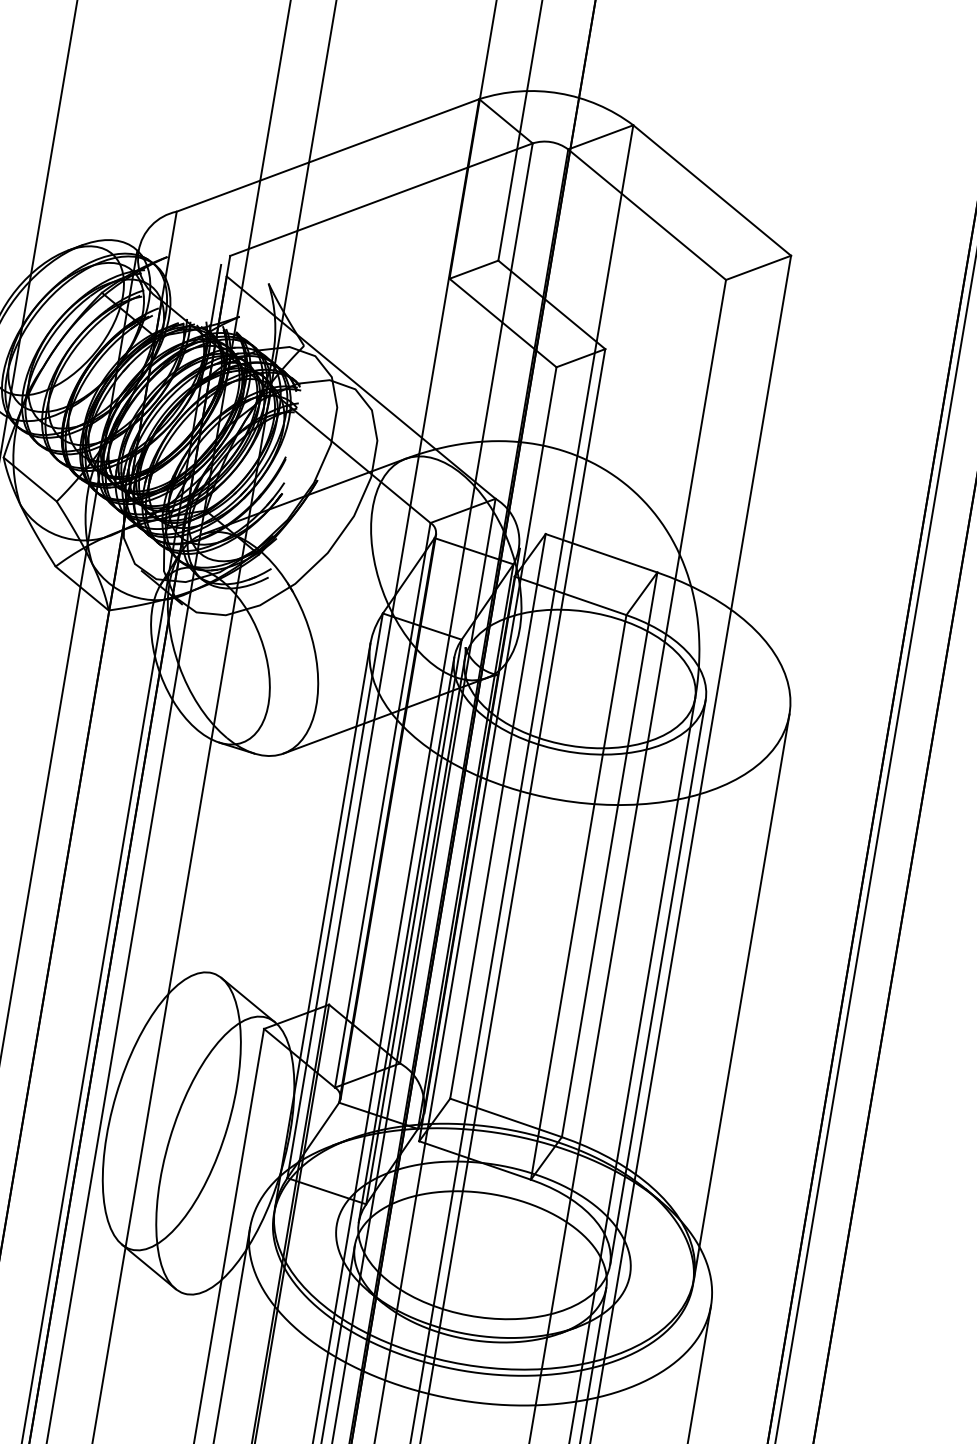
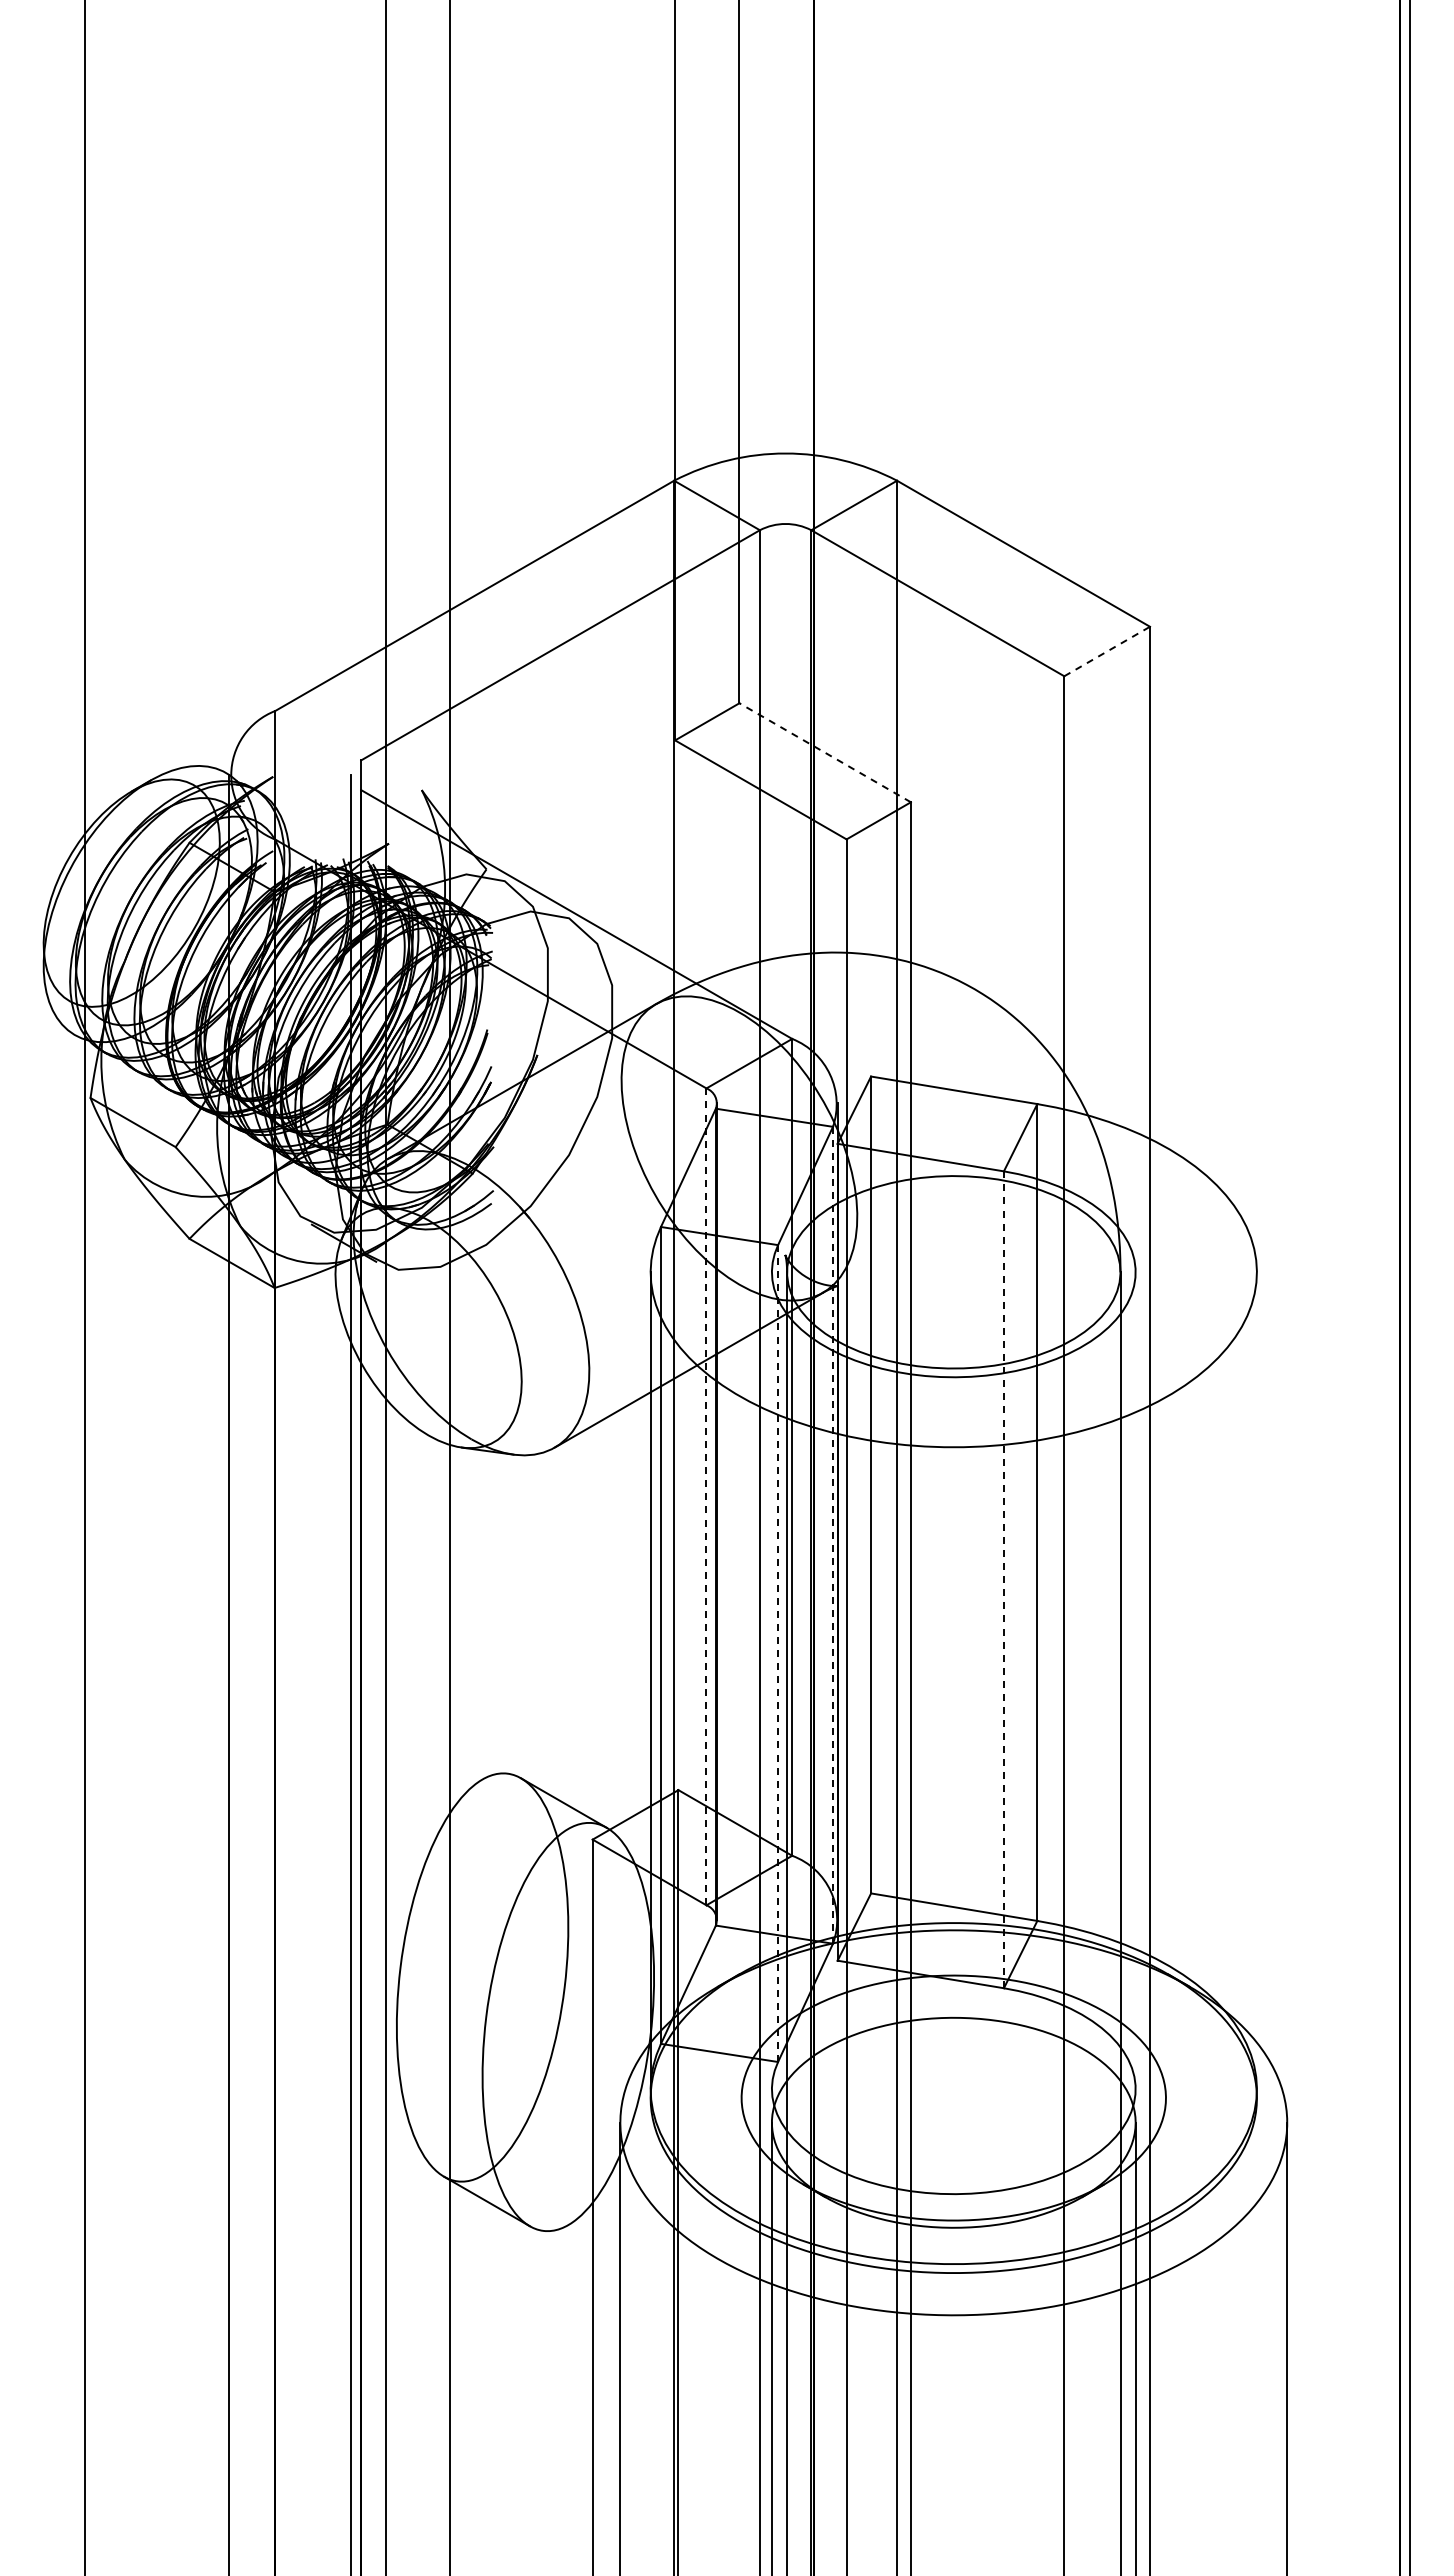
line: (758, 267) -> (1107, 651), solid -> dashed
line: (551, 304) -> (824, 752), solid -> dashed
line: (382, 805) -> (706, 1497), solid -> dashed
line: (466, 846) -> (833, 1534), solid -> dashed
line: (578, 897) -> (1003, 1579), solid -> dashed
line: (414, 922) -> (778, 1653), solid -> dashed
line: (406, 939) -> (771, 1680), removed
line: (657, 982) -> (1135, 1680), removed
line: (741, 996) -> (1256, 1680), removed

